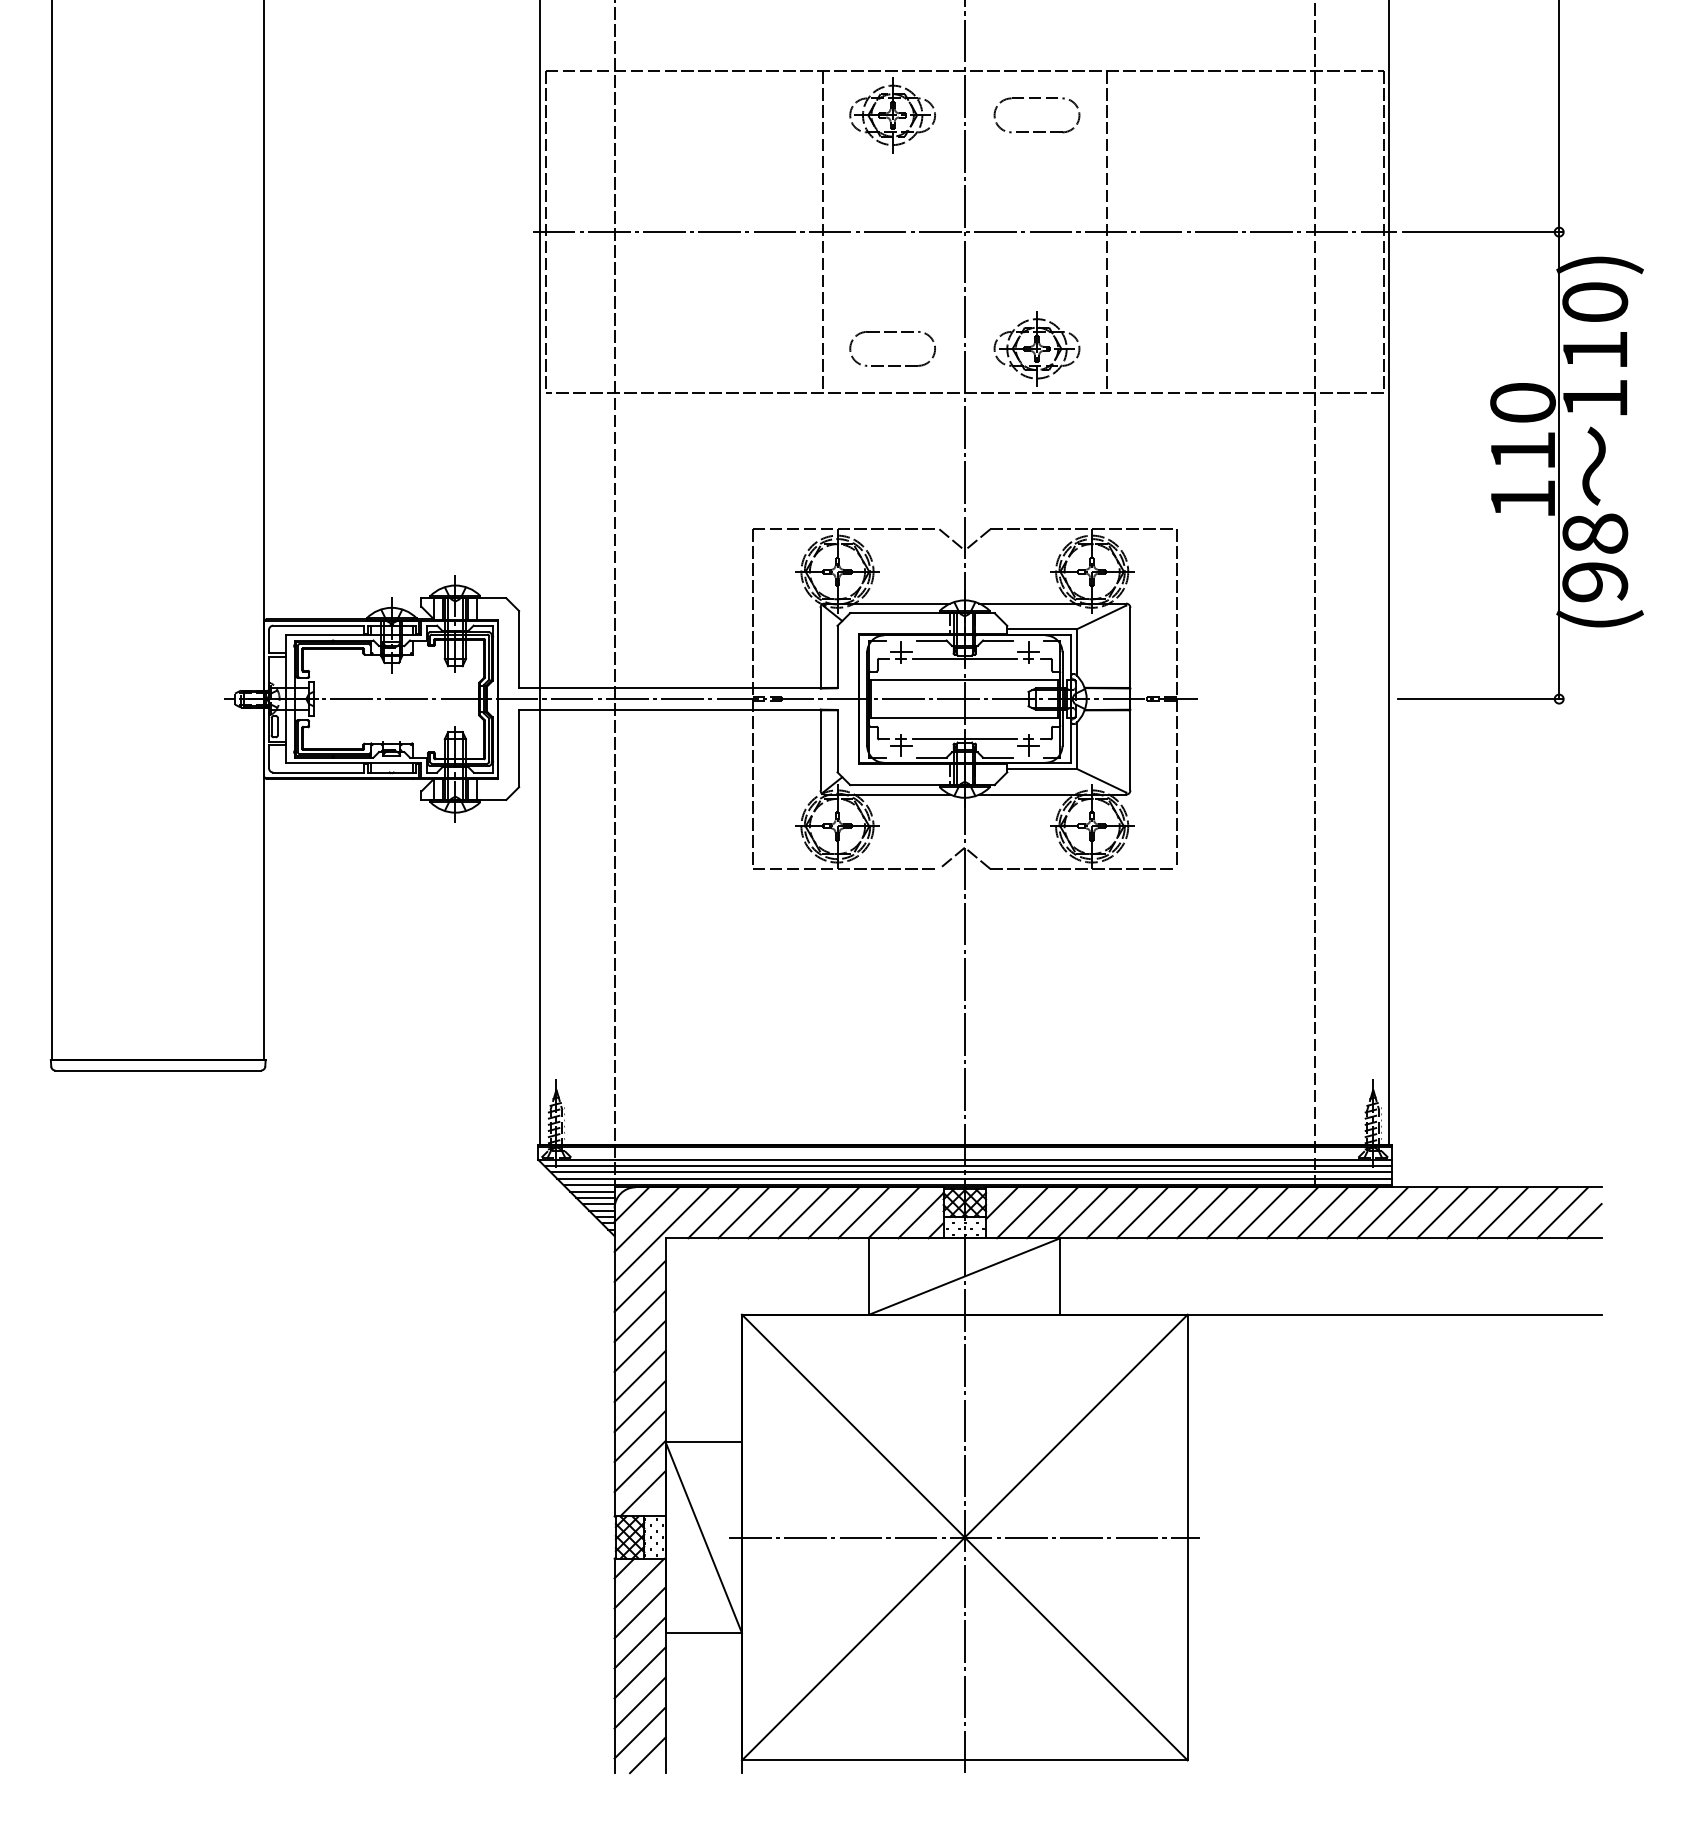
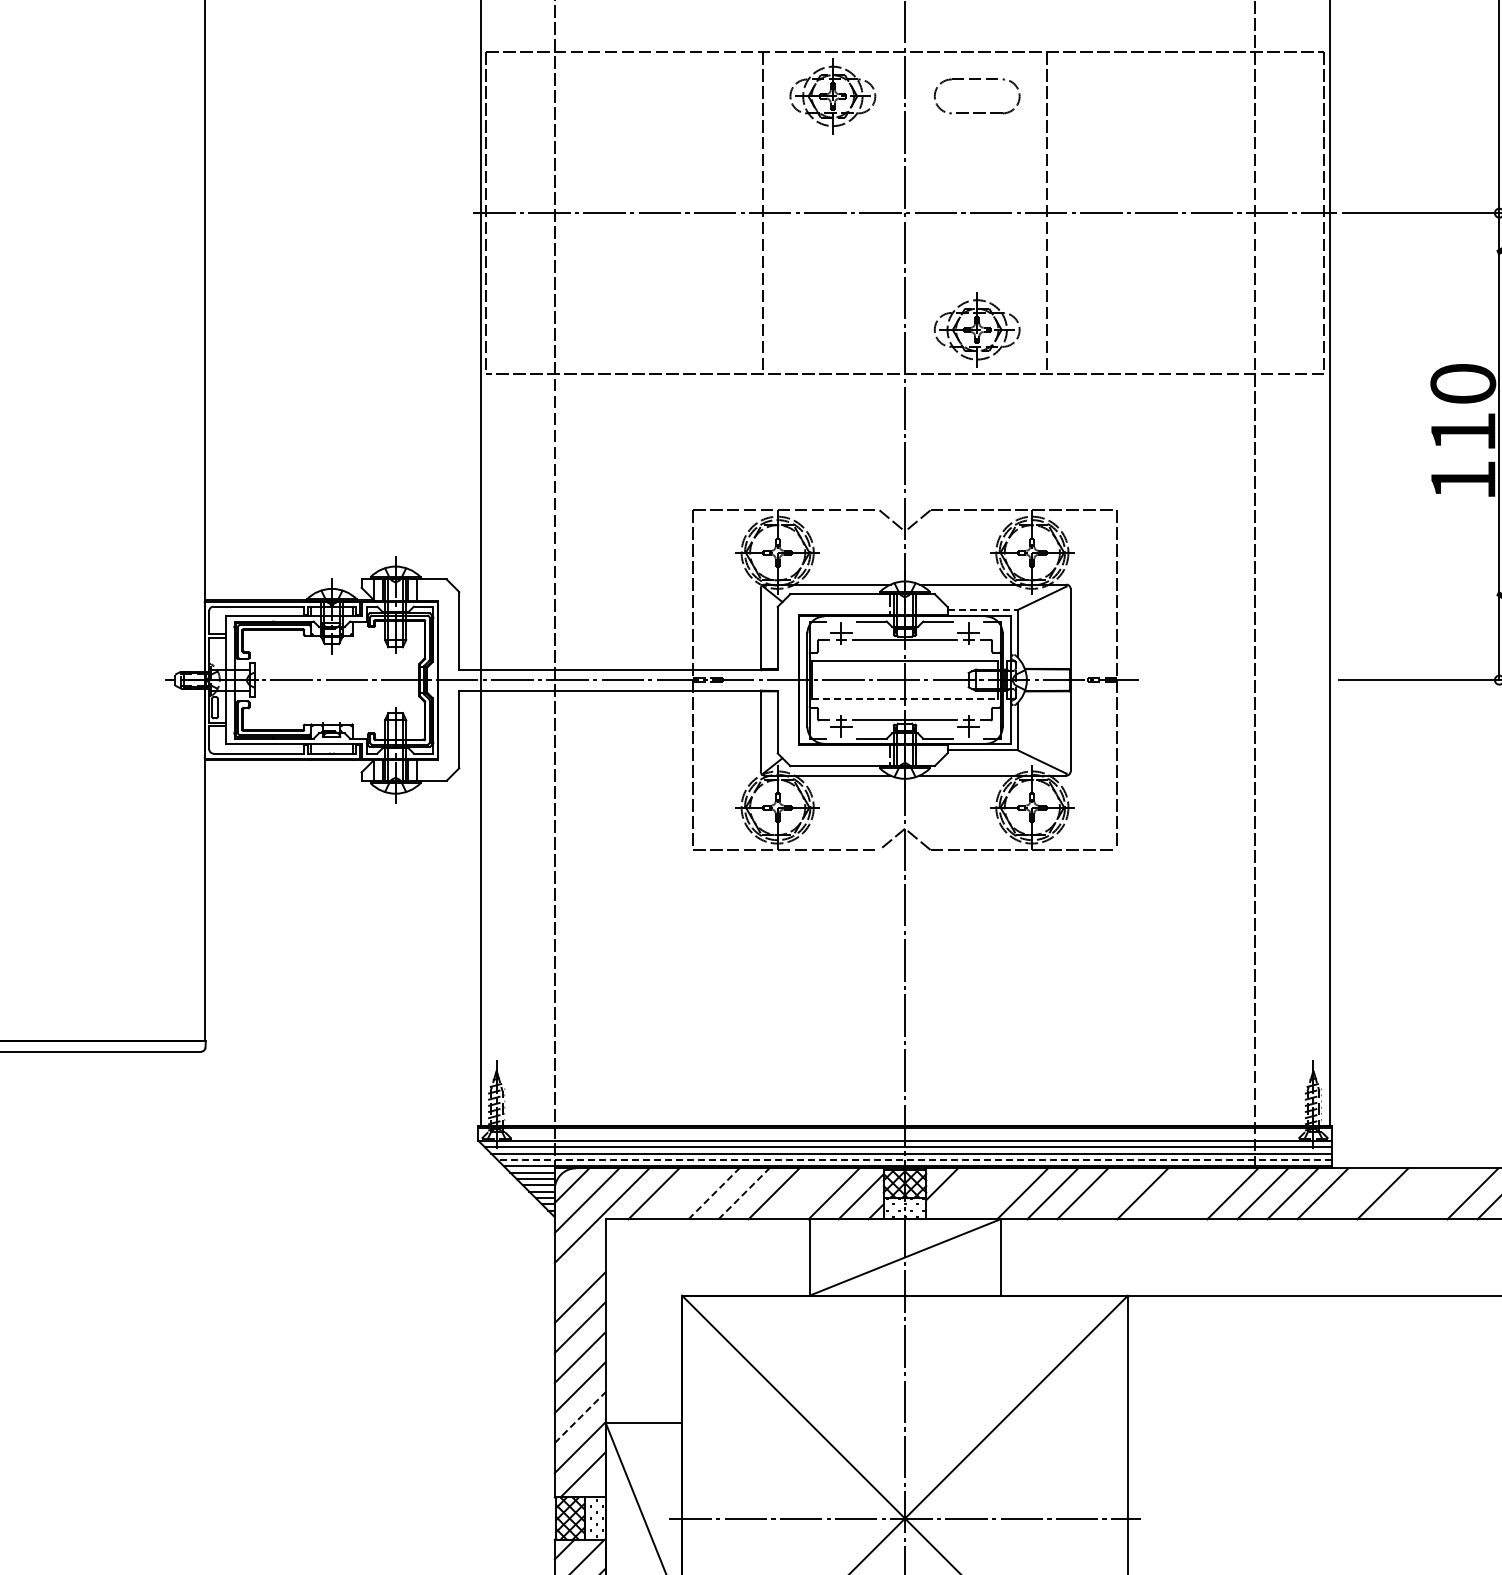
part: (892, 332) -> (832, 313), removed
line: (1042, 629) -> (982, 610), solid -> dashed
line: (965, 718) -> (905, 699), solid -> dashed
line: (973, 1178) -> (913, 1159), solid -> dashed
line: (743, 1212) -> (683, 1193), removed
line: (774, 1212) -> (714, 1193), solid -> dashed
line: (804, 1212) -> (744, 1193), solid -> dashed
line: (863, 1212) -> (803, 1193), removed
line: (1022, 1212) -> (962, 1193), removed
line: (1052, 1212) -> (992, 1193), removed
line: (1172, 1212) -> (1112, 1193), removed
line: (1232, 1212) -> (1172, 1193), removed
line: (1262, 1212) -> (1202, 1193), removed
line: (1412, 1212) -> (1352, 1193), removed
line: (1472, 1212) -> (1412, 1193), removed
line: (1502, 1212) -> (1442, 1193), removed
line: (639, 1286) -> (579, 1267), removed
line: (640, 1436) -> (580, 1417), solid -> dashed

